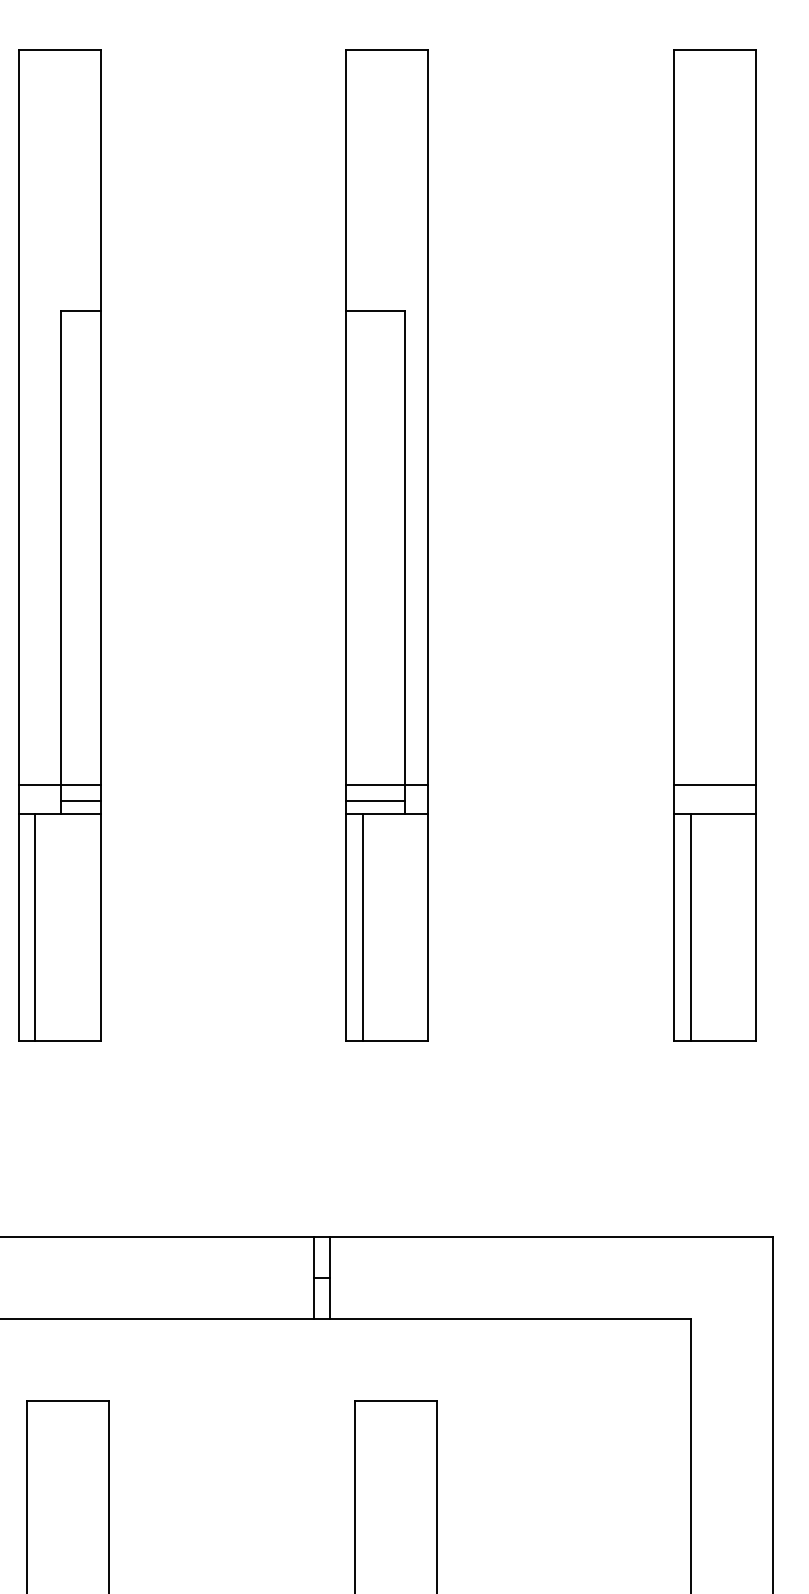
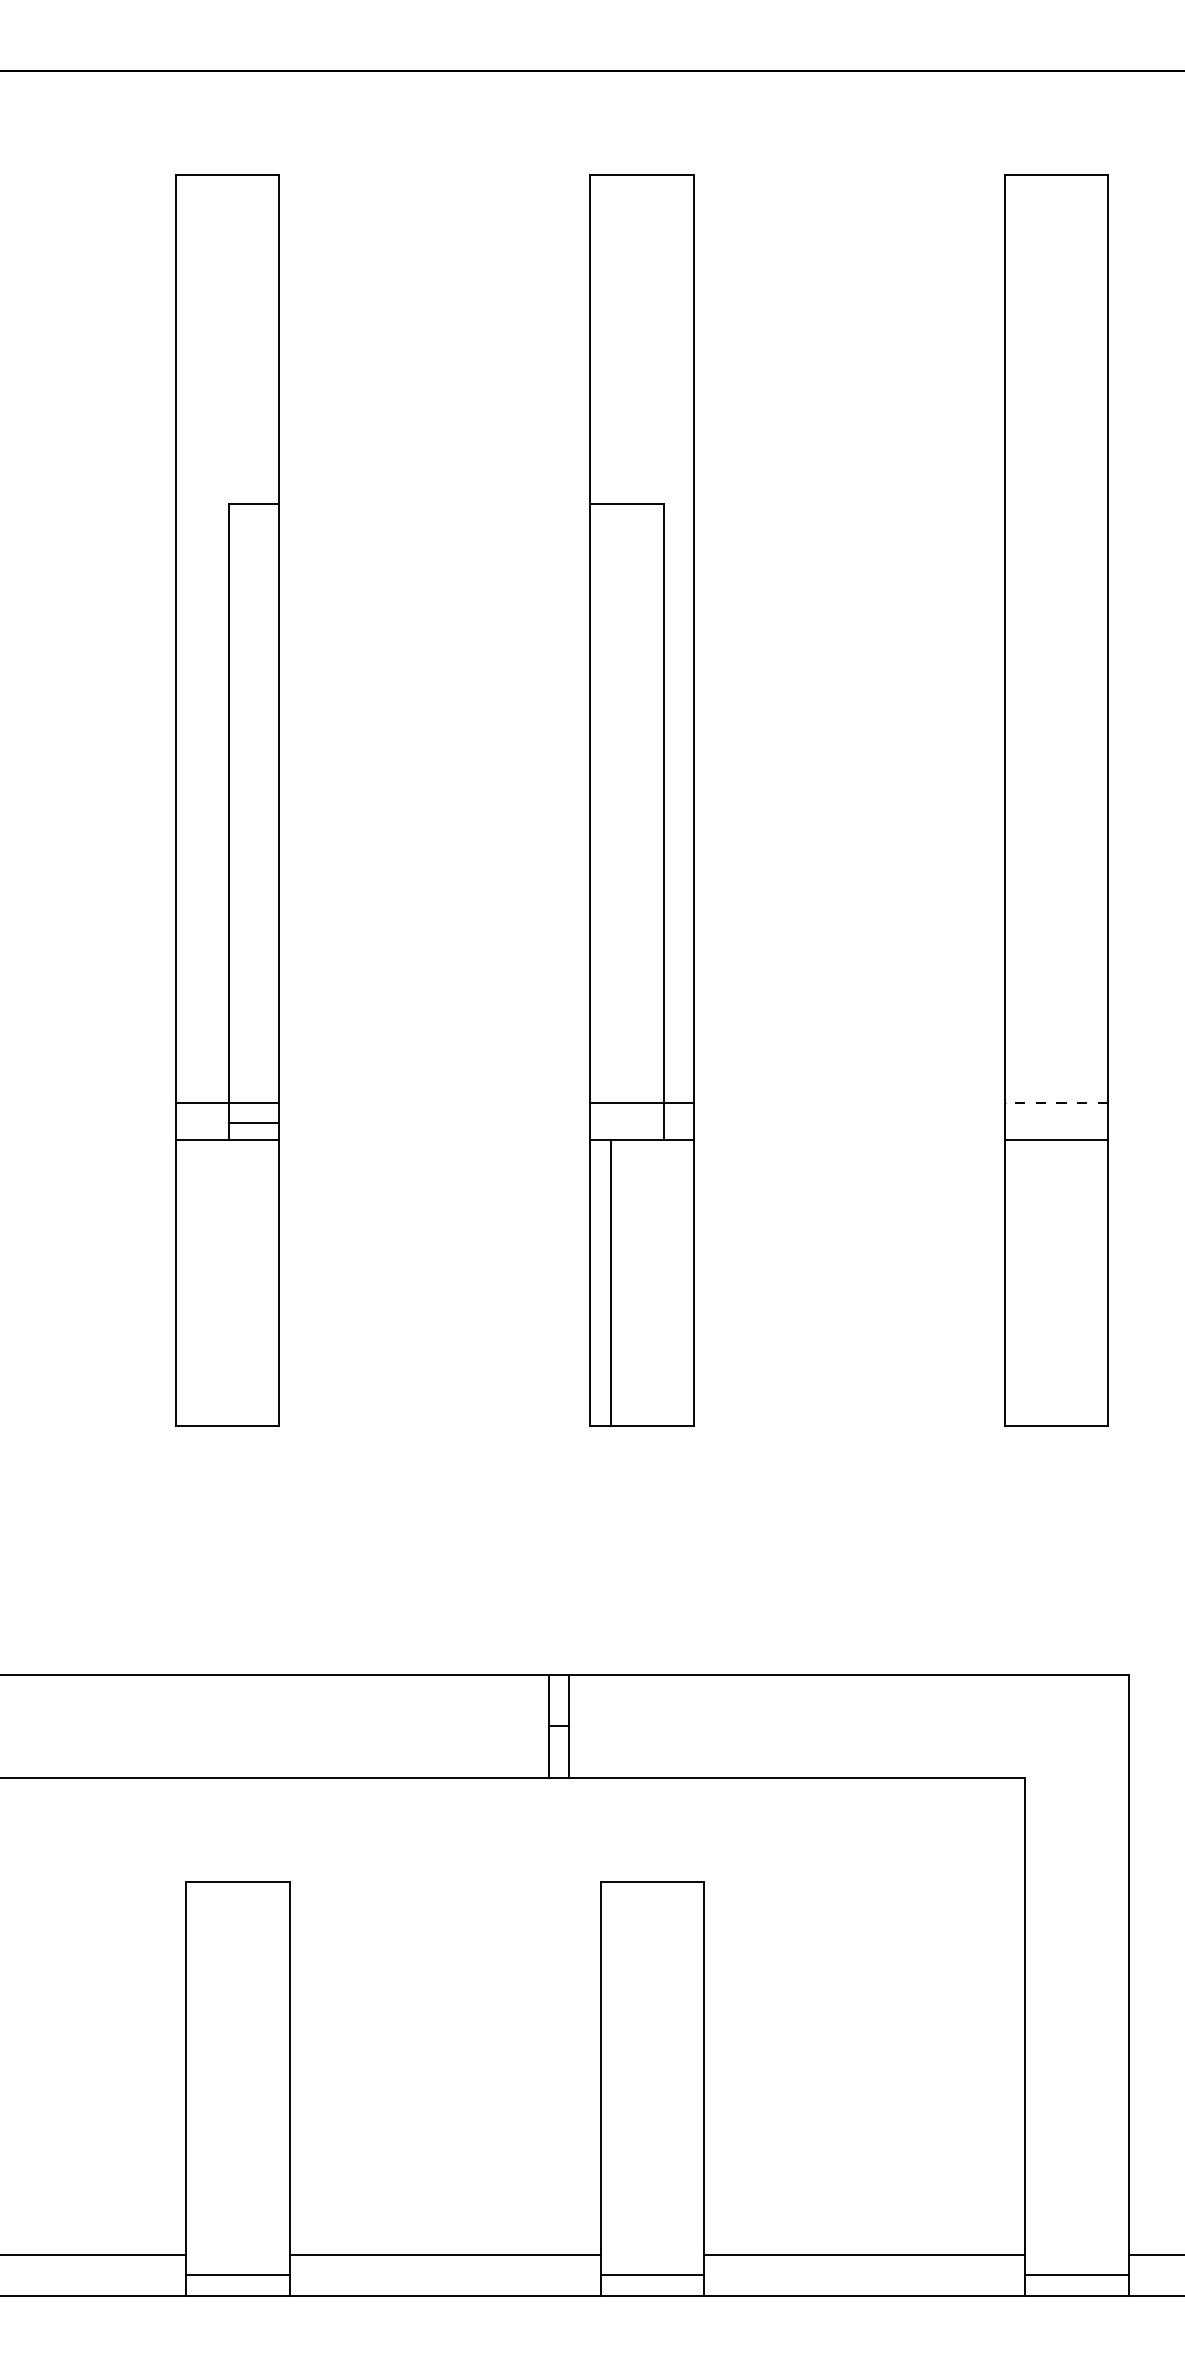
line: (715, 784) -> (1056, 1102), solid -> dashed
line: (376, 801) -> (627, 1123), removed
line: (34, 927) -> (196, 1282), removed
line: (690, 927) -> (1025, 1282), removed

